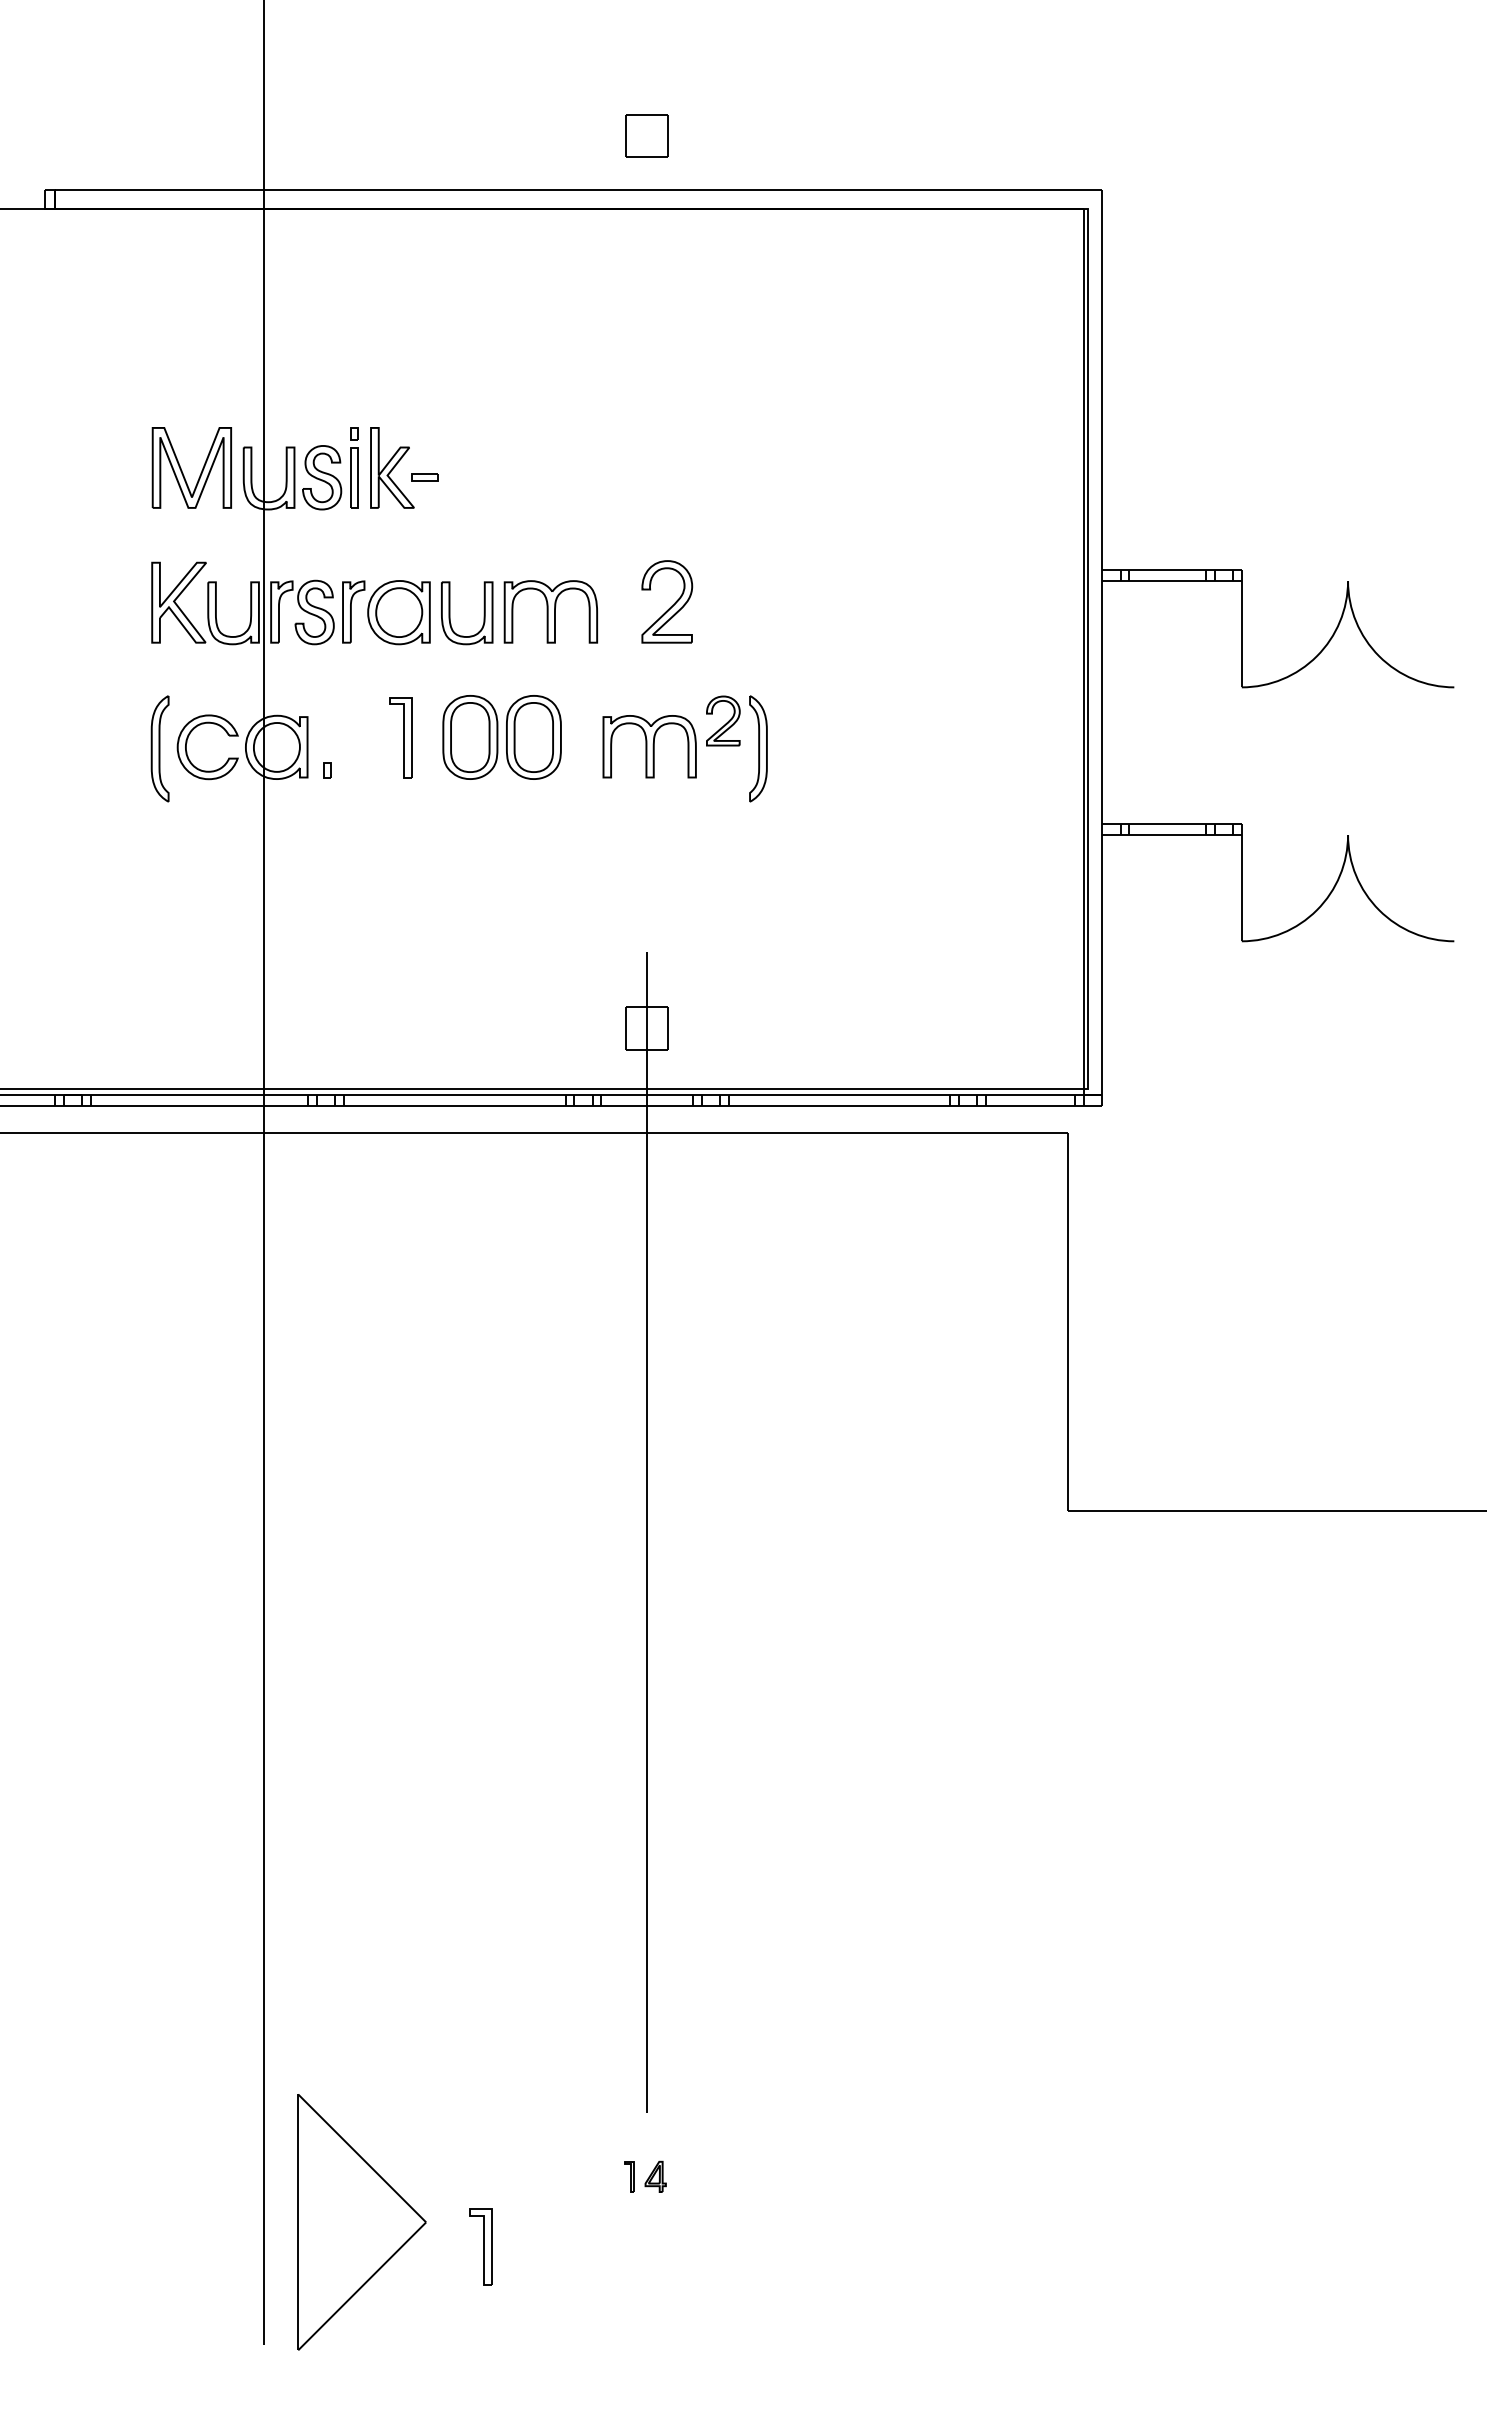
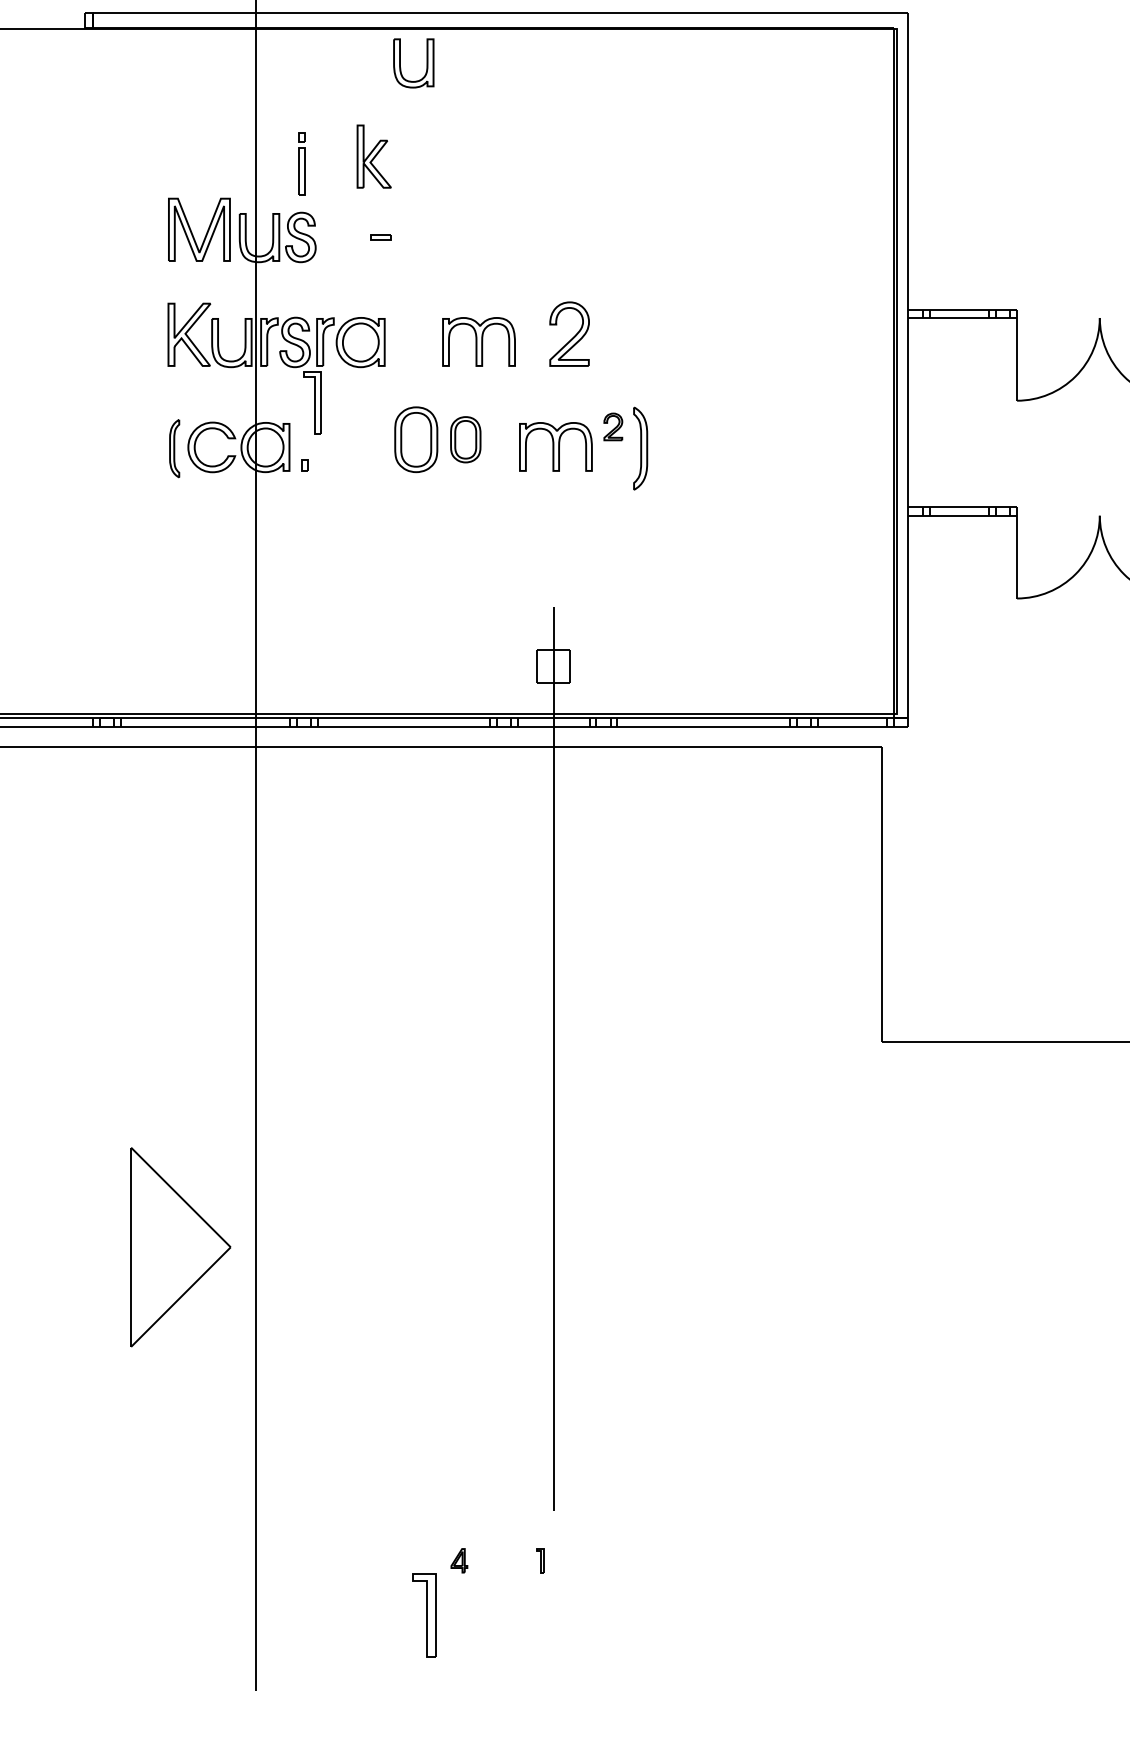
part: (354, 467) -> (301, 163), moved
part: (392, 467) -> (374, 156), moved
part: (483, 613) -> (426, 63), moved
part: (723, 720) -> (613, 426), size x0.7
part: (400, 737) -> (312, 403), moved
part: (533, 737) -> (465, 439), size x0.7
part: (159, 748) -> (174, 448), size x0.7
part: (655, 2176) -> (459, 1560), moved
part: (361, 2222) -> (180, 1247), moved
part: (480, 2246) -> (424, 1614), size x1.4

